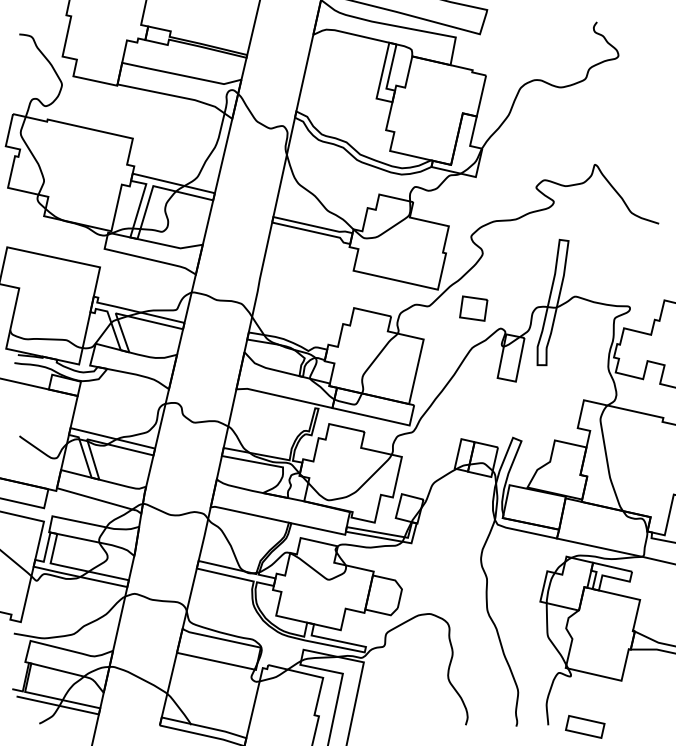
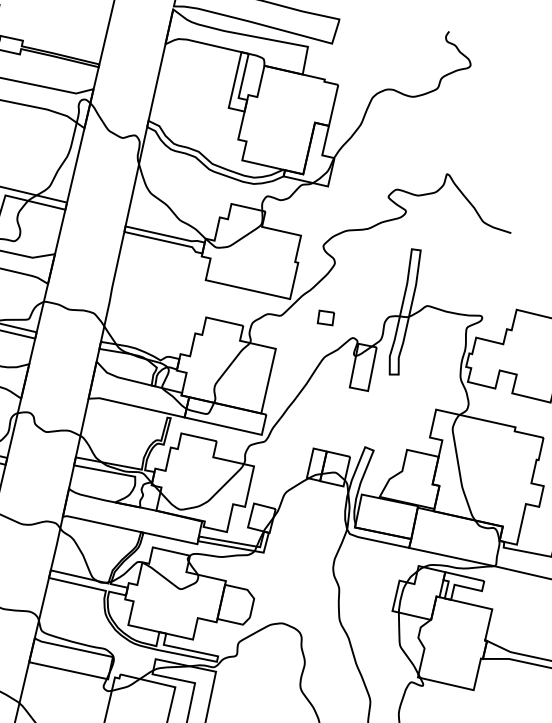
part: (473, 308) -> (325, 317), size x0.6

